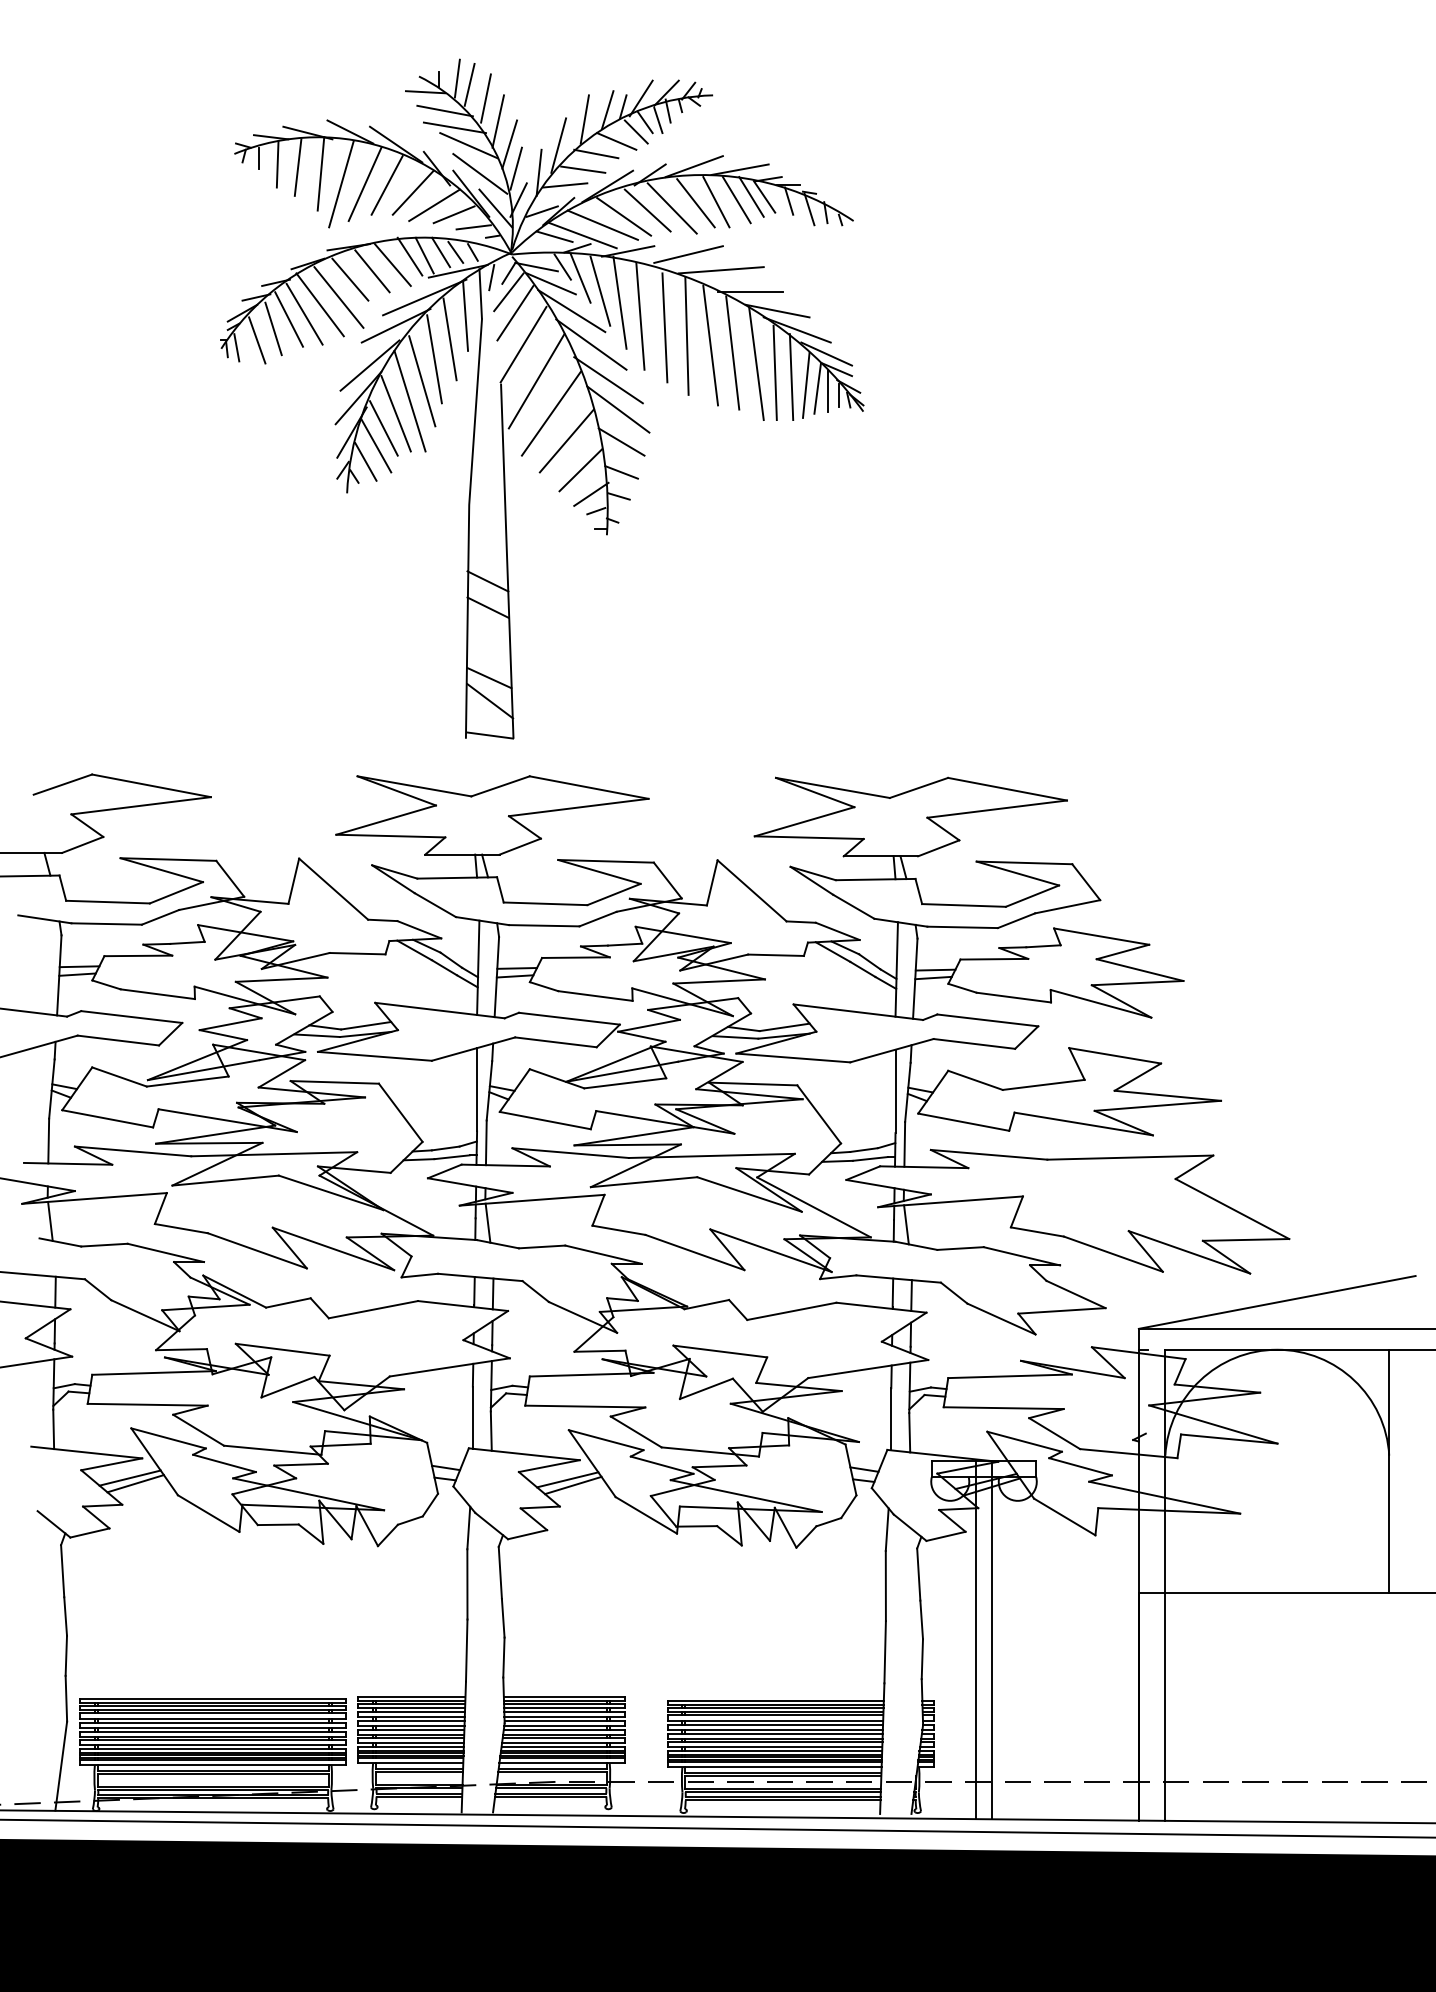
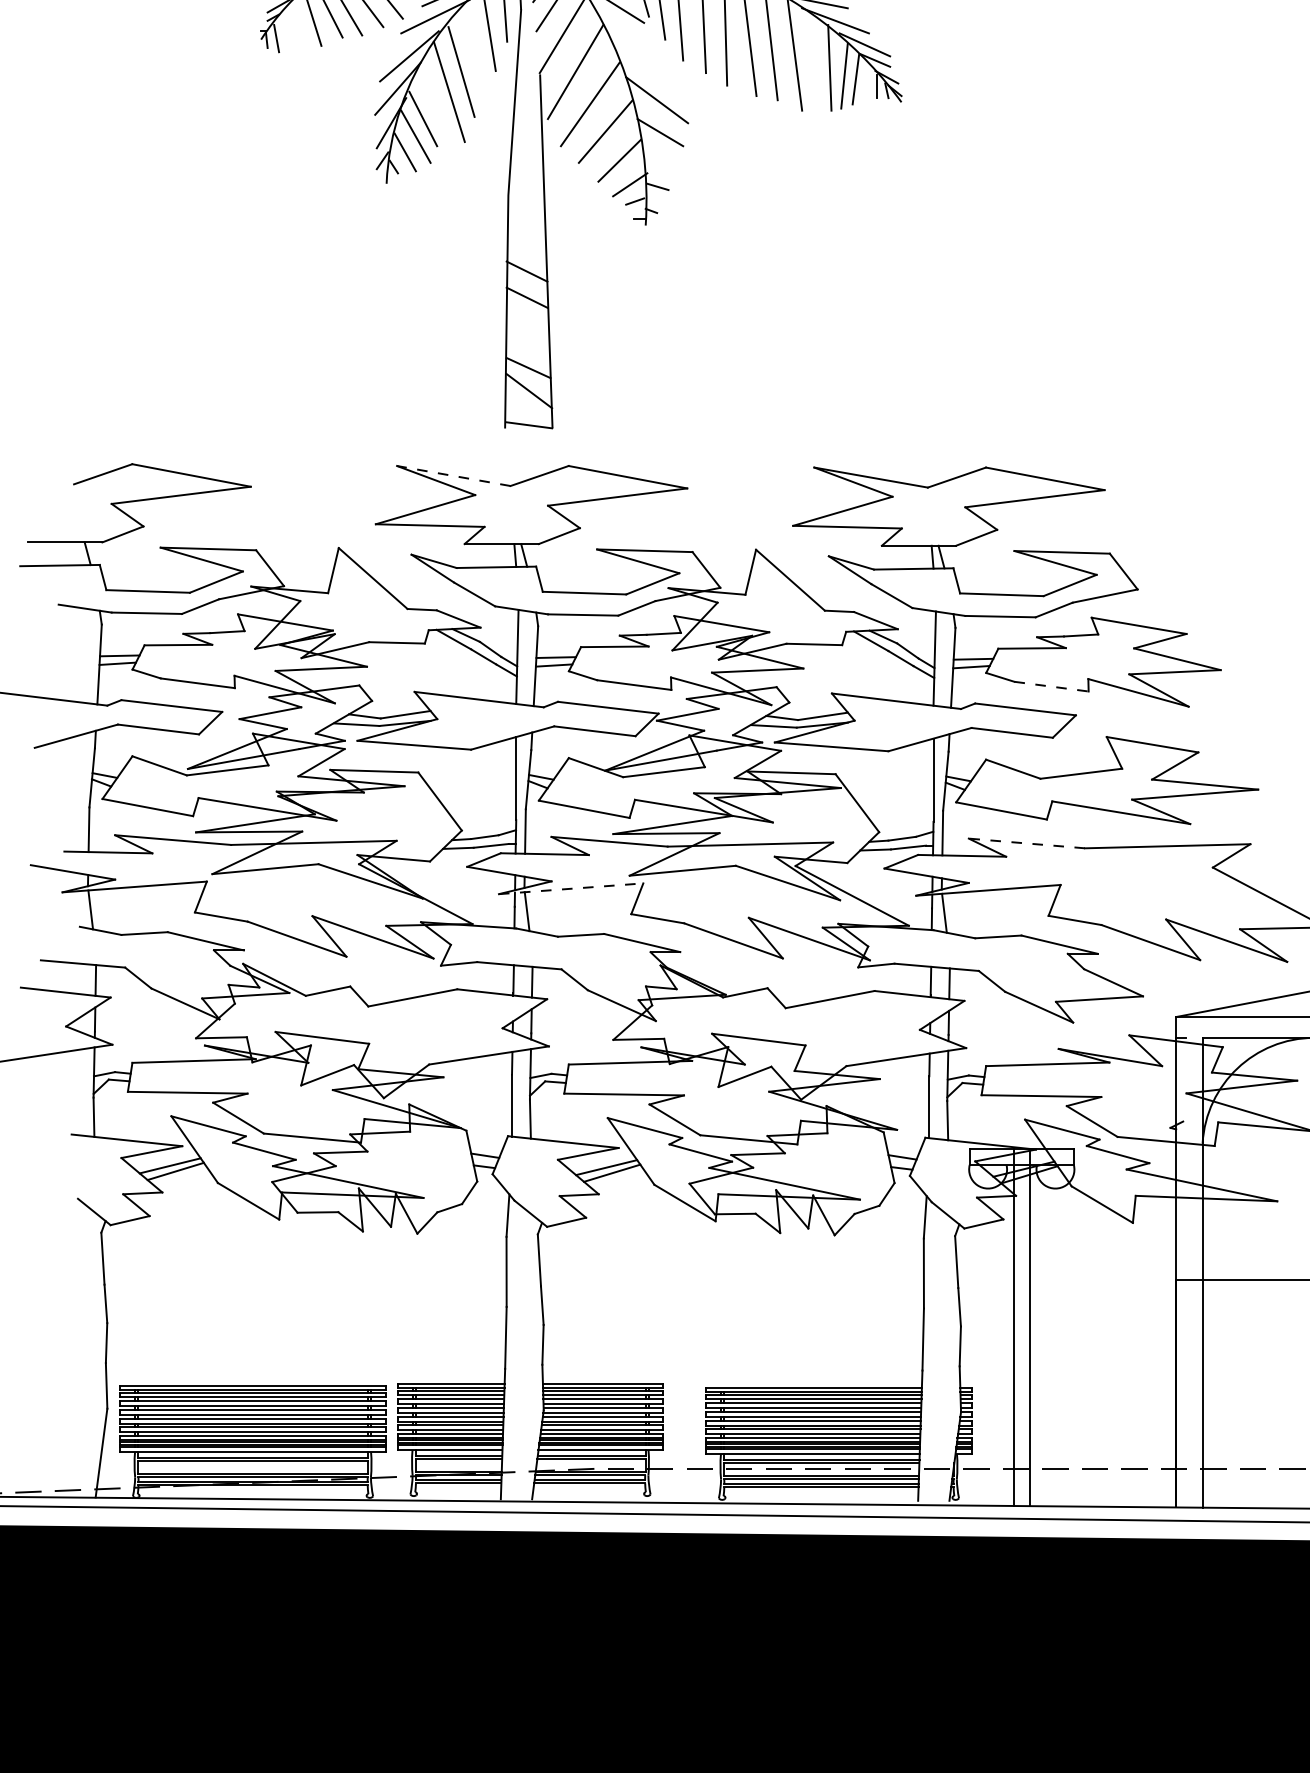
line: (257, 340) -> (297, 31), removed
line: (591, 344) -> (630, 35), removed
line: (434, 359) -> (473, 50), removed
line: (774, 372) -> (812, 63), removed
line: (608, 380) -> (647, 71), removed
line: (827, 390) -> (865, 81), removed
line: (395, 413) -> (434, 104), removed
line: (621, 472) -> (660, 162), removed
line: (414, 786) -> (453, 476), solid -> dashed
line: (1013, 997) -> (1051, 686), solid -> dashed
line: (988, 1154) -> (1026, 843), solid -> dashed
line: (532, 1200) -> (571, 889), solid -> dashed

